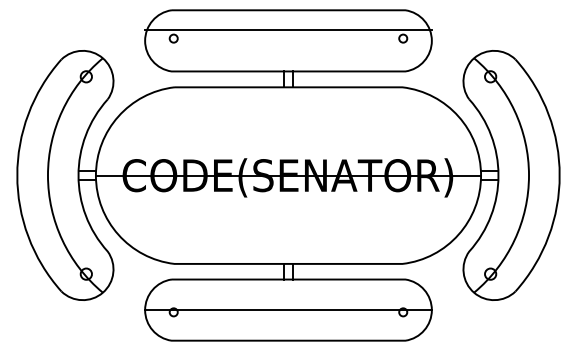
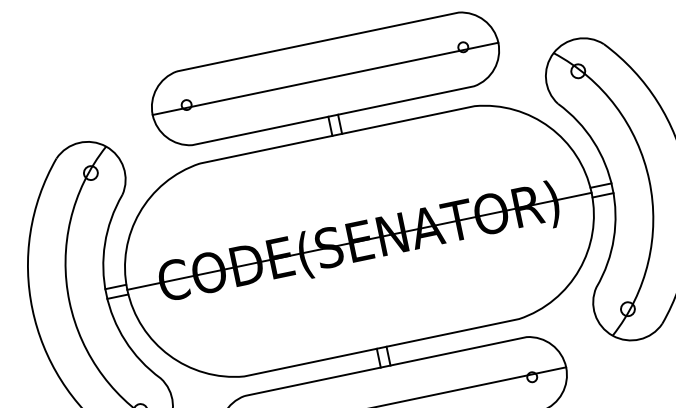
line: (288, 29) -> (325, 78), moved

